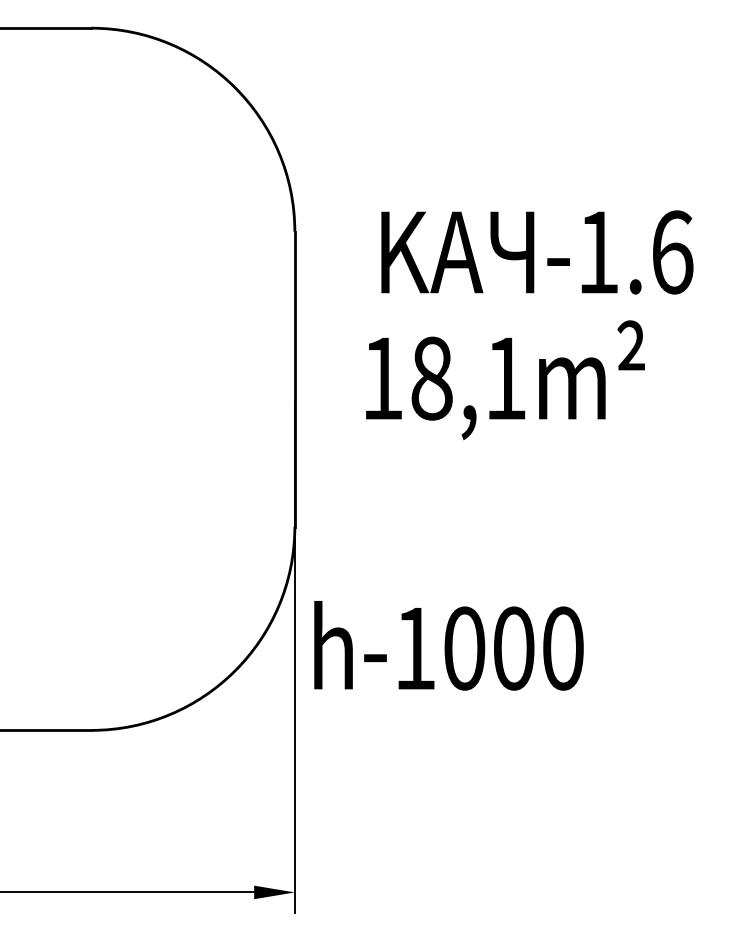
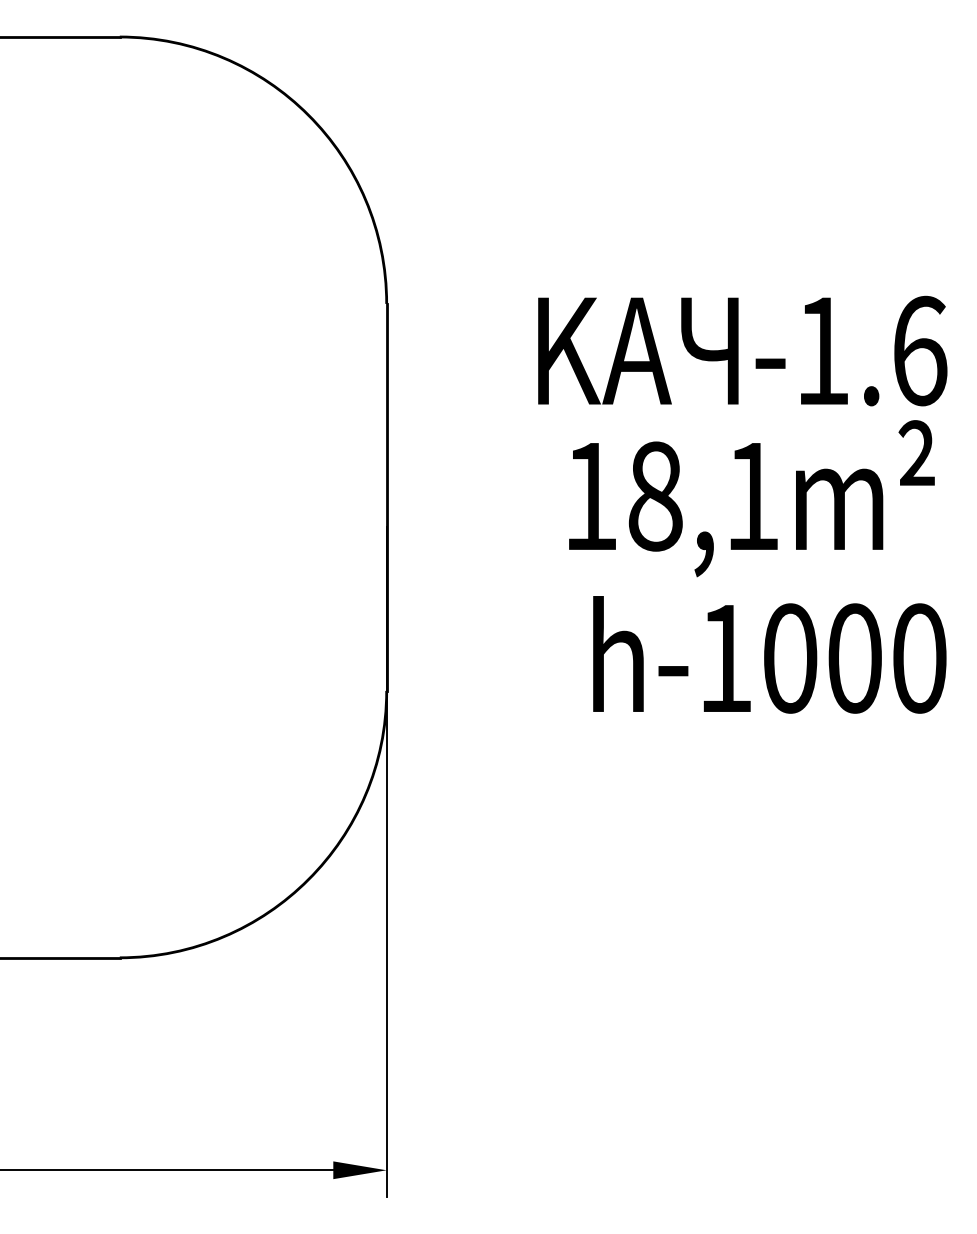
text: (537, 252) -> (742, 350), moved
text: (505, 380) -> (751, 498), moved
text: (448, 645) -> (769, 654), moved

